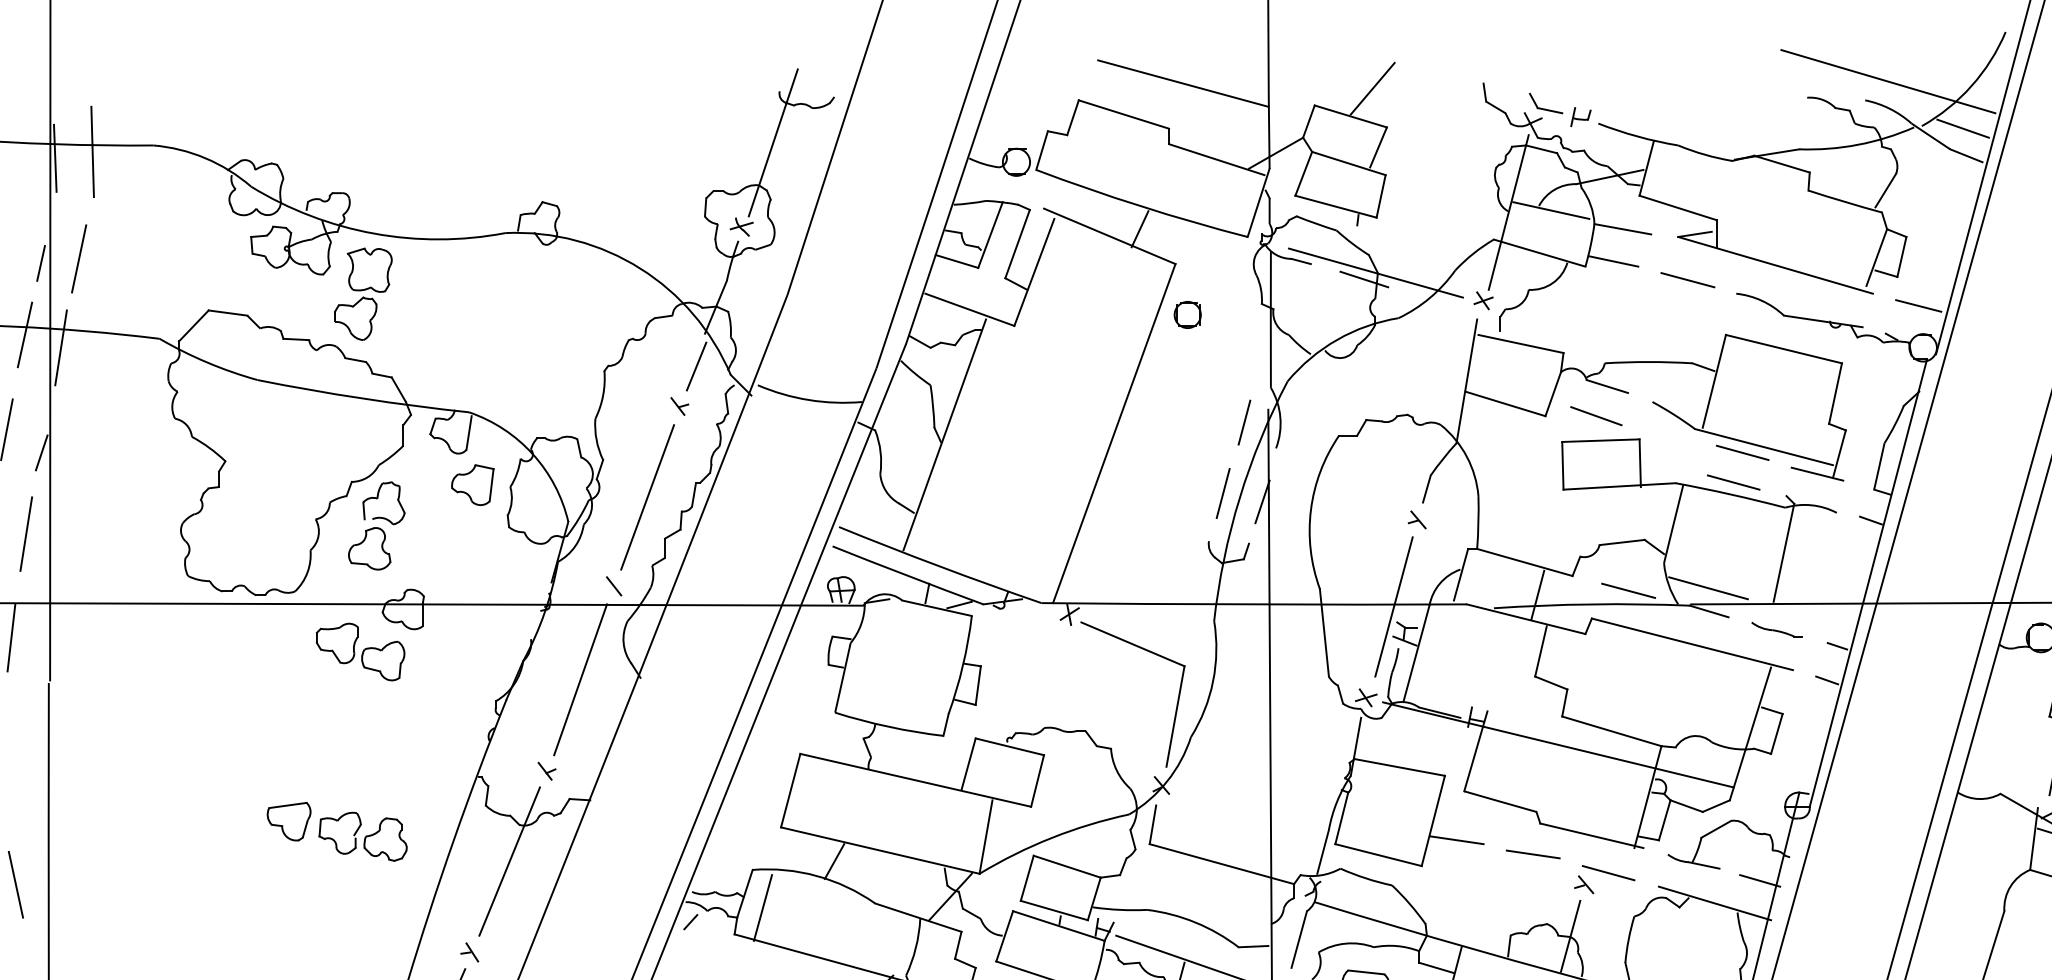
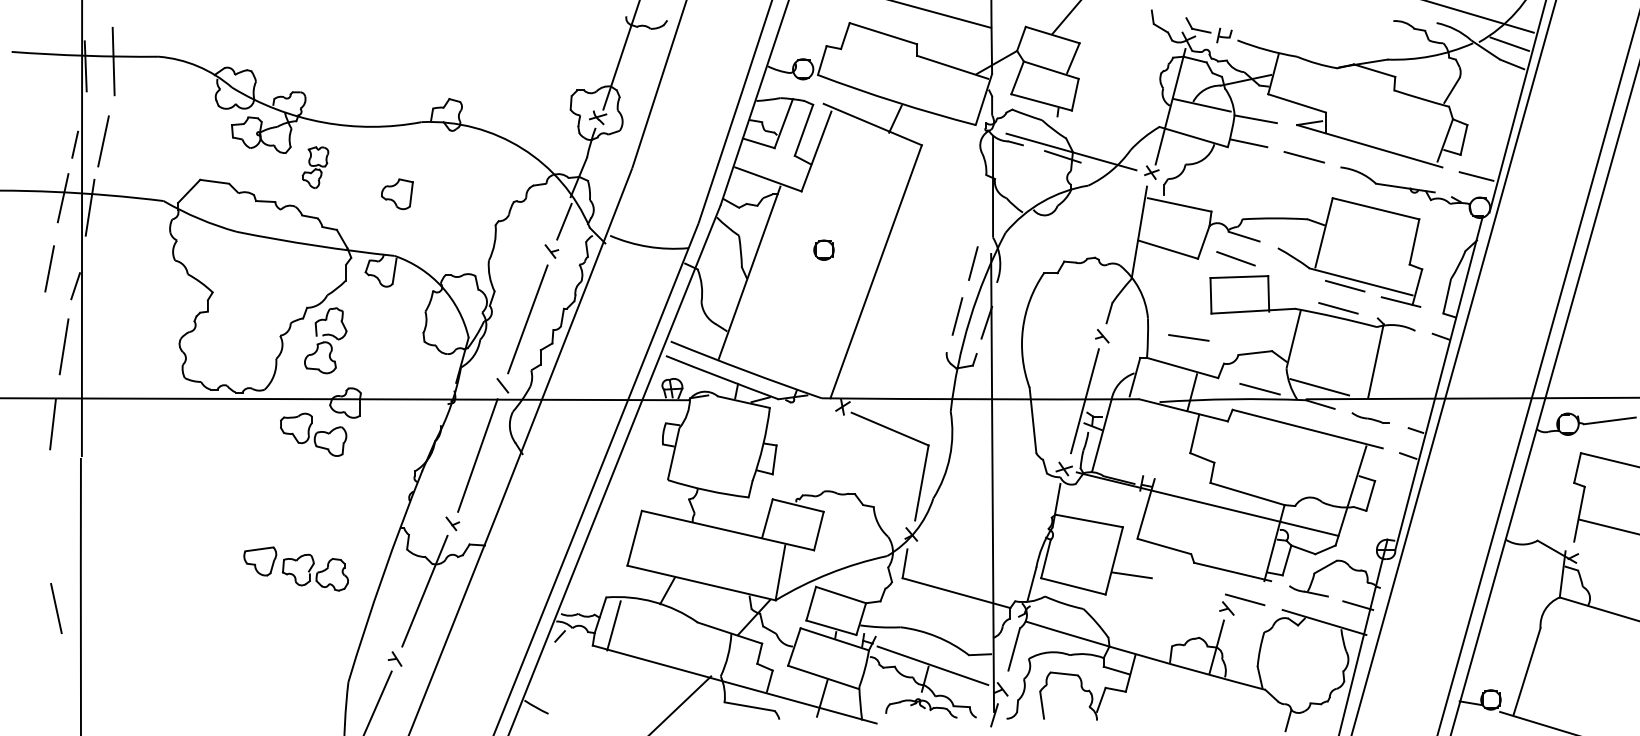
part: (363, 293) -> (315, 167), size x0.6
part: (1187, 313) -> (823, 249), moved
part: (472, 485) -> (397, 194), moved
line: (1532, 853) -> (1188, 337), moved

